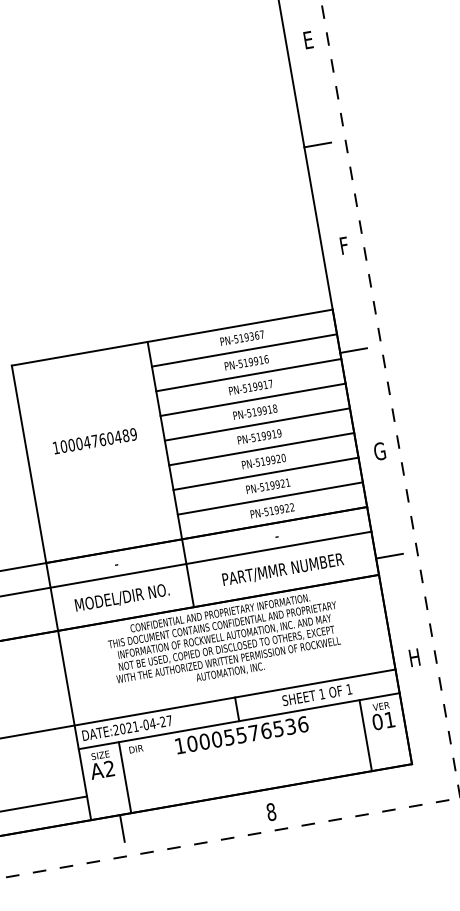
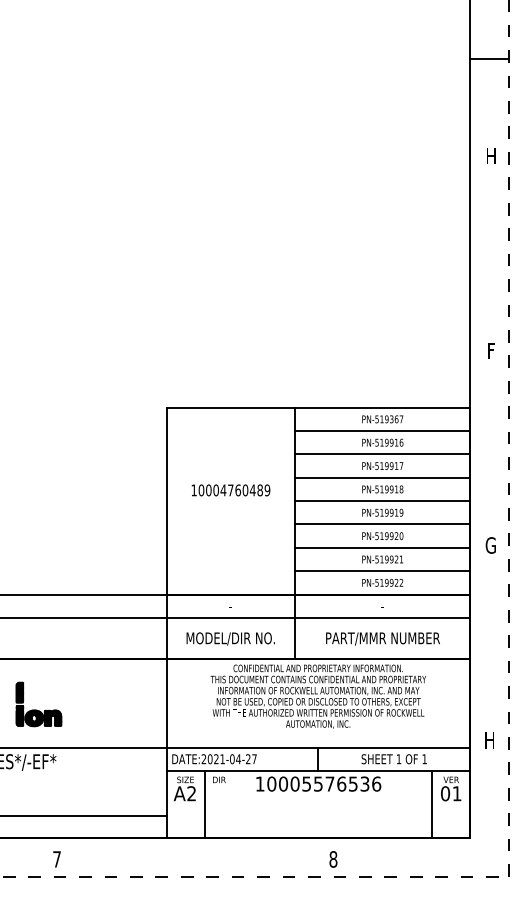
text: (308, 39) -> (491, 155), E -> H
line: (317, 145) -> (482, 254), removed
line: (353, 350) -> (482, 448), removed
line: (389, 556) -> (482, 643), removed
line: (121, 828) -> (193, 850), removed

